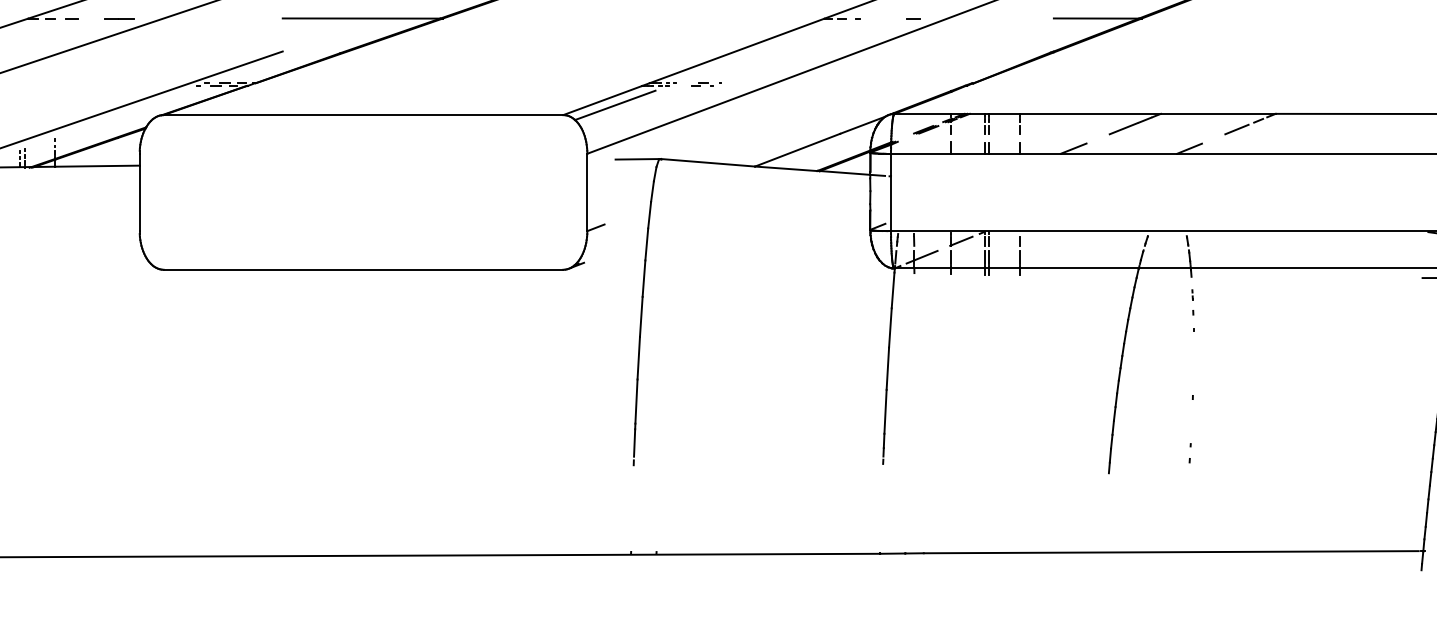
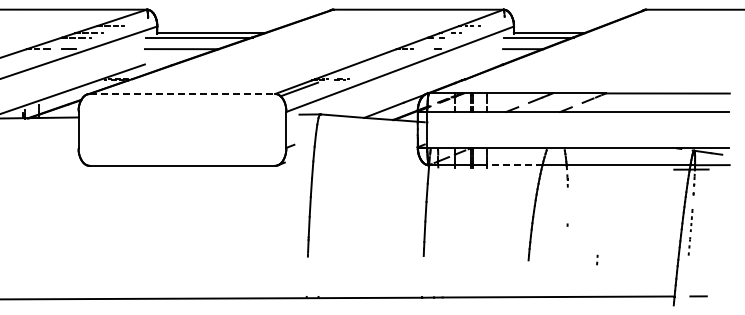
line: (363, 116) -> (182, 94), solid -> dashed
line: (1078, 269) -> (514, 165), solid -> dashed
part: (1190, 452) -> (597, 259), moved

